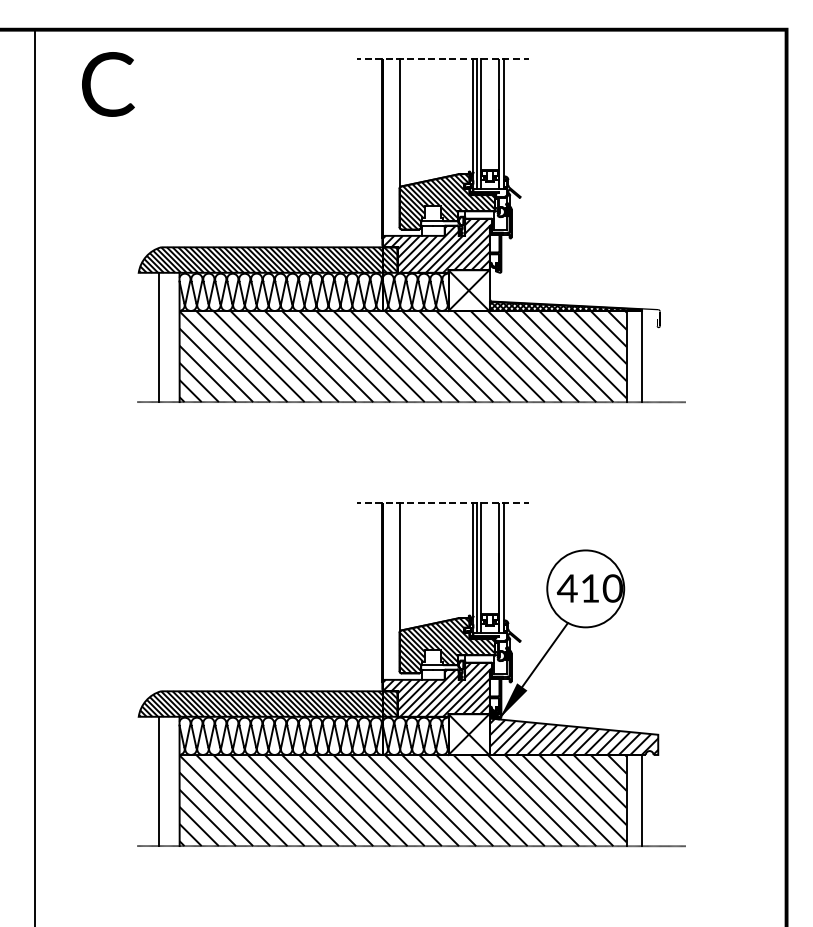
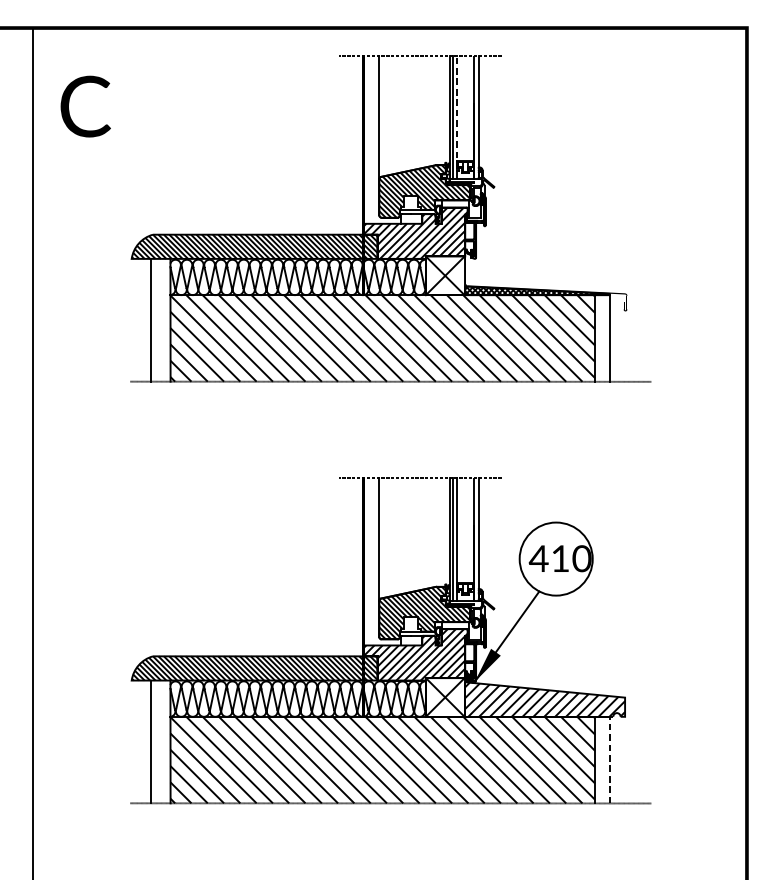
text: (108, 84) -> (85, 106), moved
line: (481, 124) -> (457, 118), solid -> dashed
line: (642, 800) -> (610, 760), solid -> dashed

